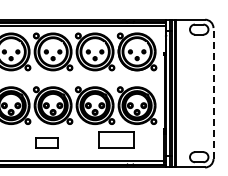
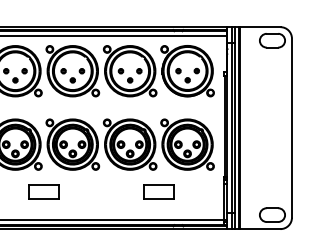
line: (213, 93) -> (291, 128), dashed -> solid
part: (115, 139) -> (158, 190), size x0.62
part: (46, 142) -> (43, 190), moved

